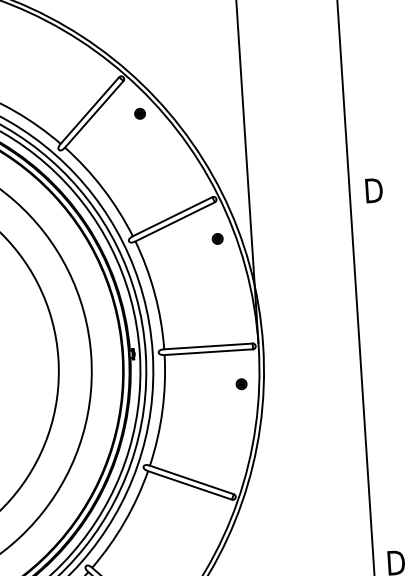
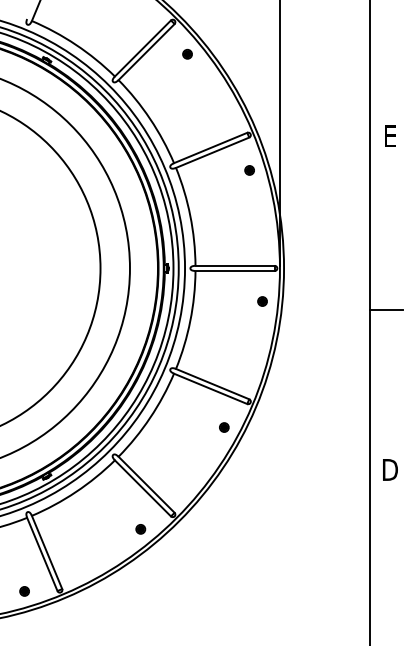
text: (373, 190) -> (391, 136), D -> E
line: (380, 384) -> (386, 309), added
part: (208, 527) -> (224, 427), added

